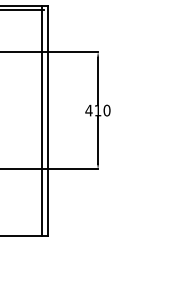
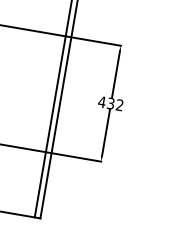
text: (102, 110) -> (115, 104), 410 -> 432

